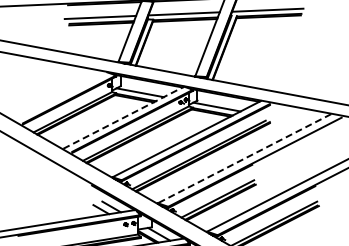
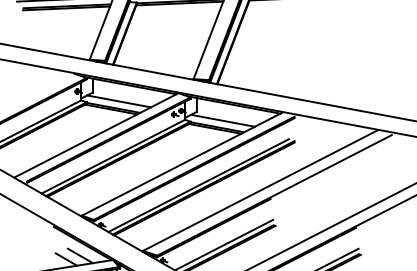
line: (123, 117) -> (96, 134), dashed -> solid
line: (244, 158) -> (260, 190), dashed -> solid

